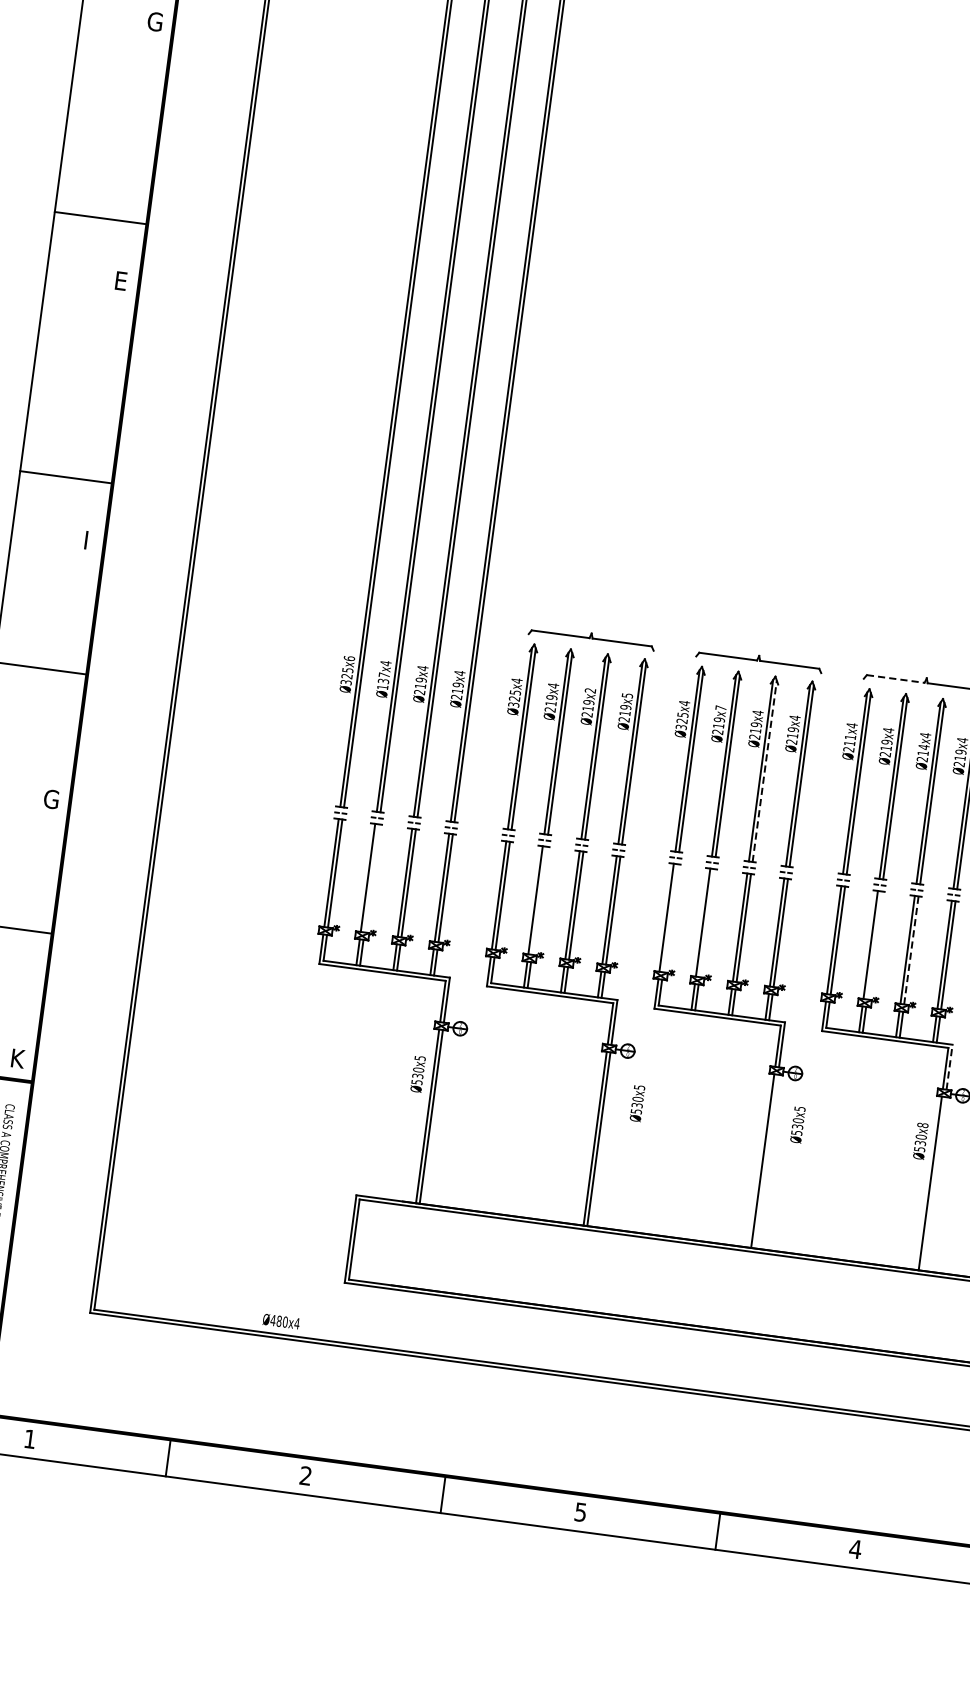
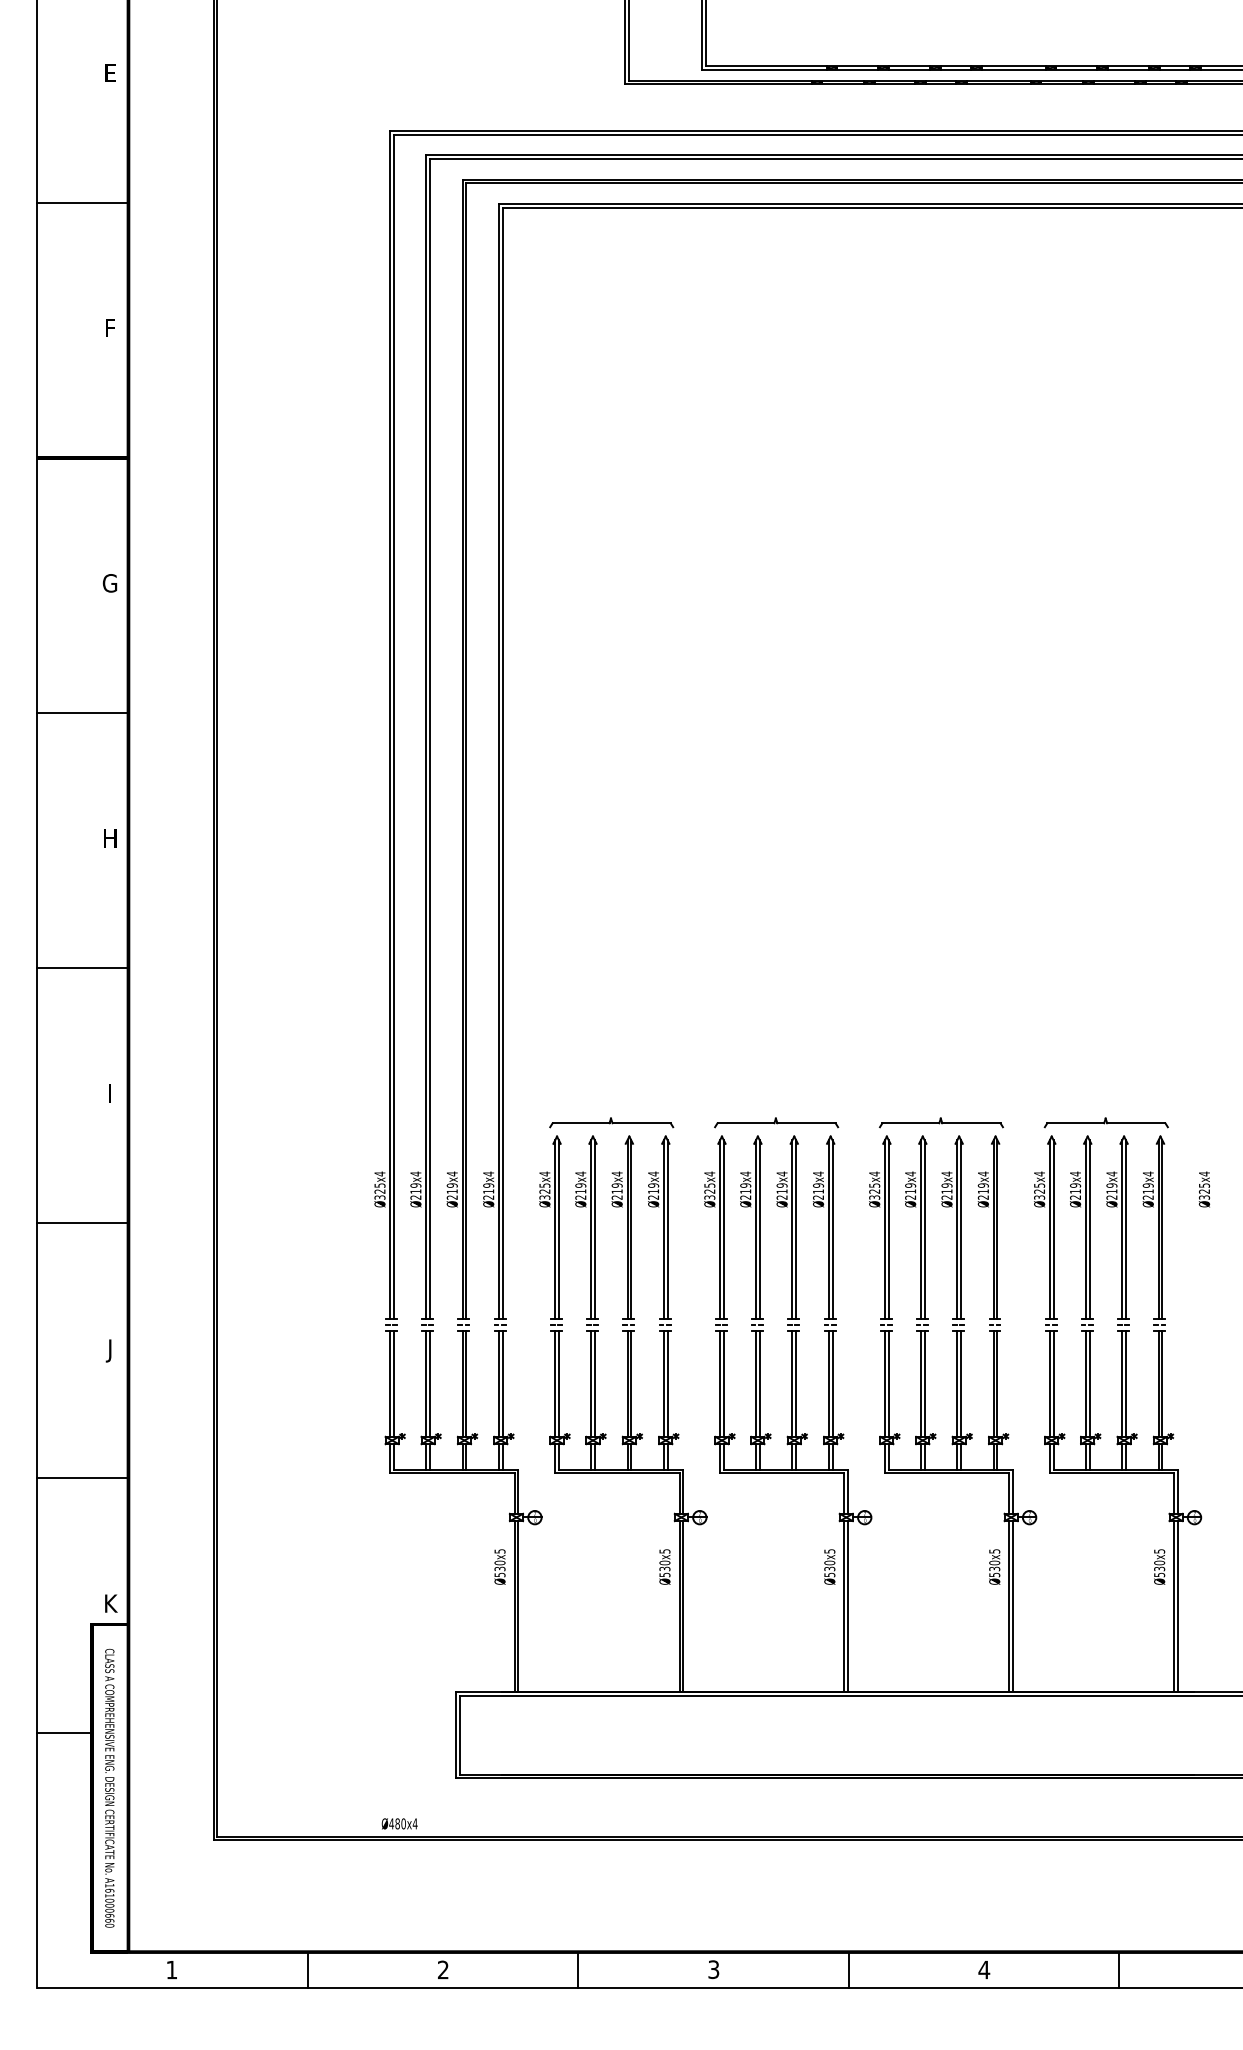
line: (100, 218) -> (82, 713), moved
text: (121, 281) -> (110, 838), E -> H
line: (65, 477) -> (82, 968), moved
text: (349, 658) -> (379, 1173), Ø325x6 -> Ø325x4
line: (896, 679) -> (911, 1123), dashed -> solid
text: (383, 681) -> (415, 1191), Ø137x4 -> Ø219x4
text: (589, 690) -> (616, 1173), Ø219x2 -> Ø219x4
text: (627, 695) -> (653, 1173), Ø219x5 -> Ø219x4
text: (720, 707) -> (745, 1173), Ø219x7 -> Ø219x4
text: (849, 743) -> (874, 1191), Ø211x4 -> Ø325x4
text: (923, 747) -> (946, 1185), Ø214x4 -> Ø219x4
line: (765, 770) -> (796, 1228), dashed -> solid
text: (50, 801) -> (109, 1350), G -> J
line: (371, 878) -> (429, 1383), added
line: (538, 900) -> (594, 1383), added
line: (670, 918) -> (723, 1383), added
line: (706, 922) -> (759, 1383), added
line: (874, 945) -> (924, 1383), added
line: (911, 950) -> (961, 1383), dashed -> solid
line: (950, 1067) -> (1013, 1491), dashed -> solid
text: (637, 1102) -> (664, 1566), moved
text: (797, 1124) -> (829, 1566), moved
text: (922, 1125) -> (994, 1551), Ø530x8 -> Ø530x5
line: (766, 1161) -> (848, 1606), added
line: (934, 1183) -> (1013, 1606), added
text: (581, 1512) -> (714, 1969), 5 -> 3

